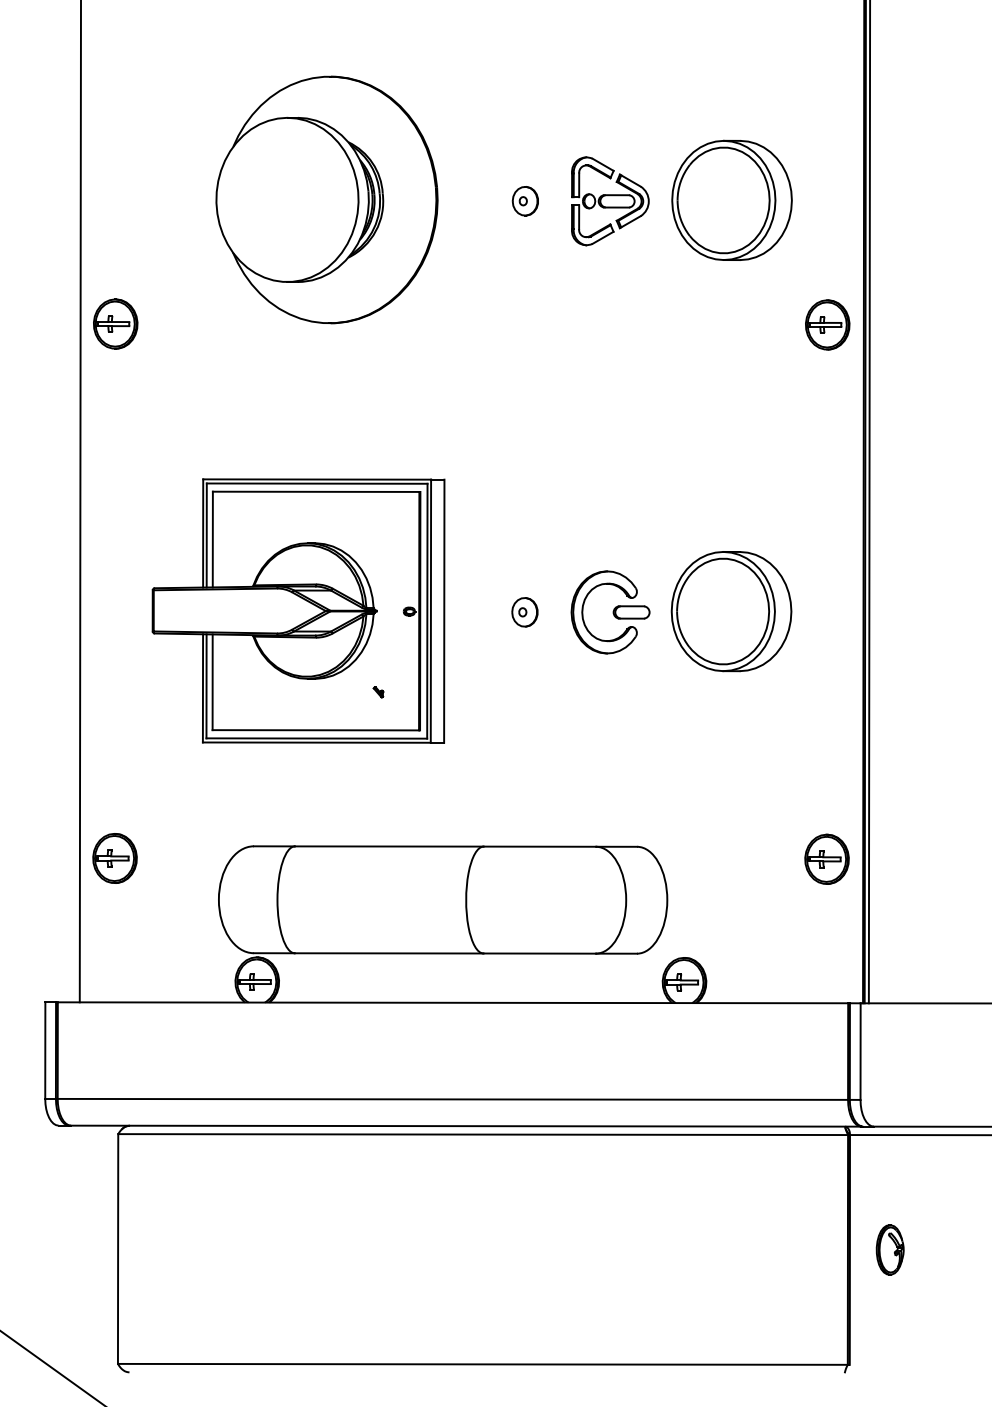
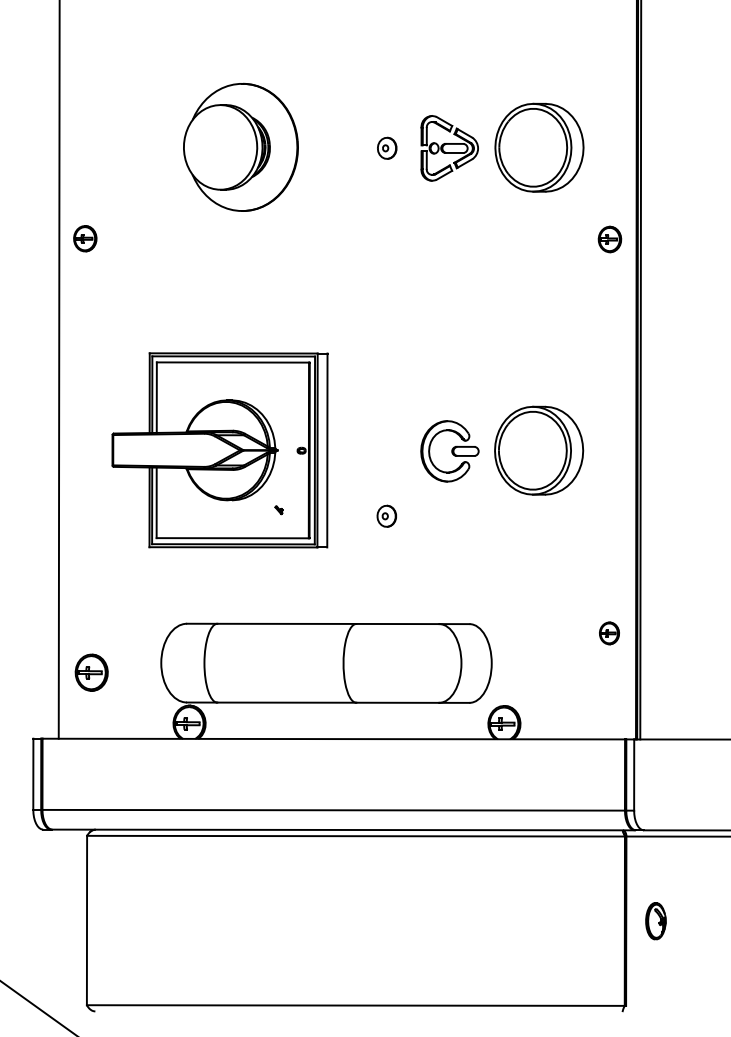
part: (326, 200) -> (240, 147), size x0.7
part: (116, 323) -> (85, 238), size x0.7
part: (827, 324) -> (609, 239), size x0.7
part: (524, 611) -> (386, 515), moved
part: (114, 858) -> (91, 672), moved
part: (827, 859) -> (609, 633), size x0.6

